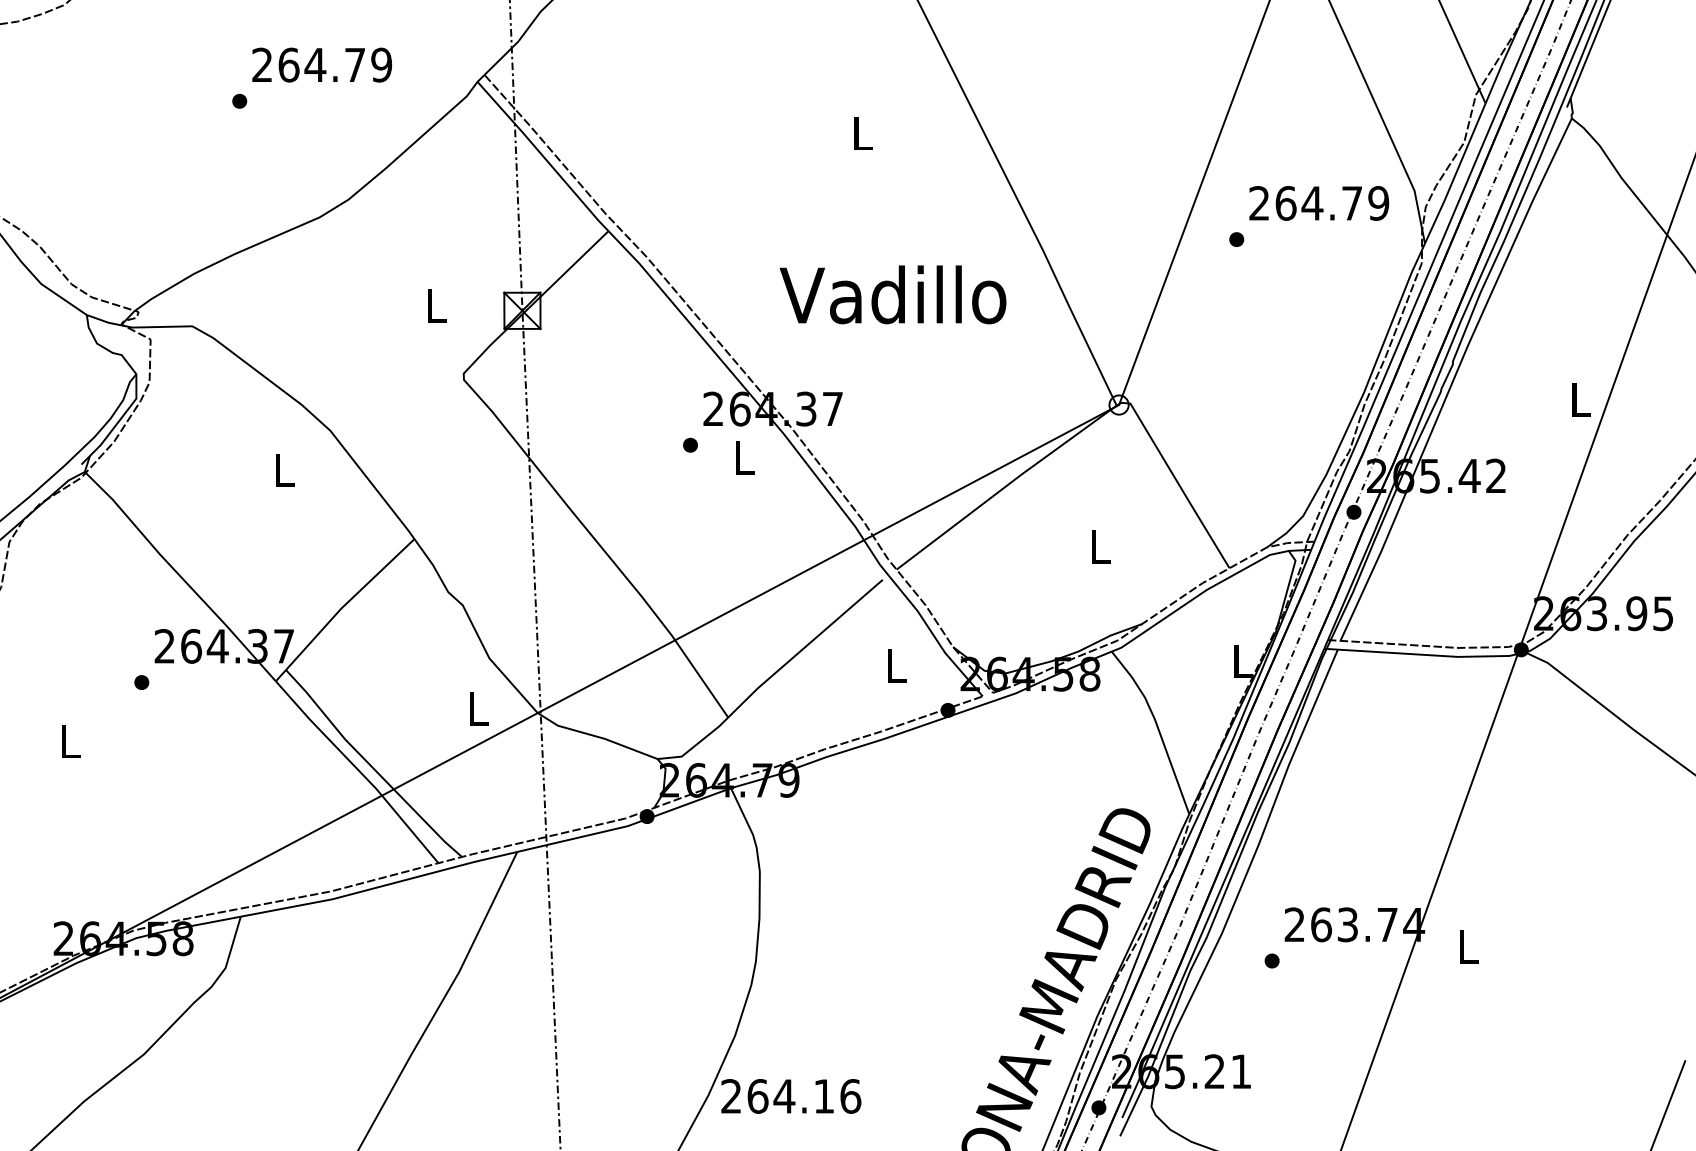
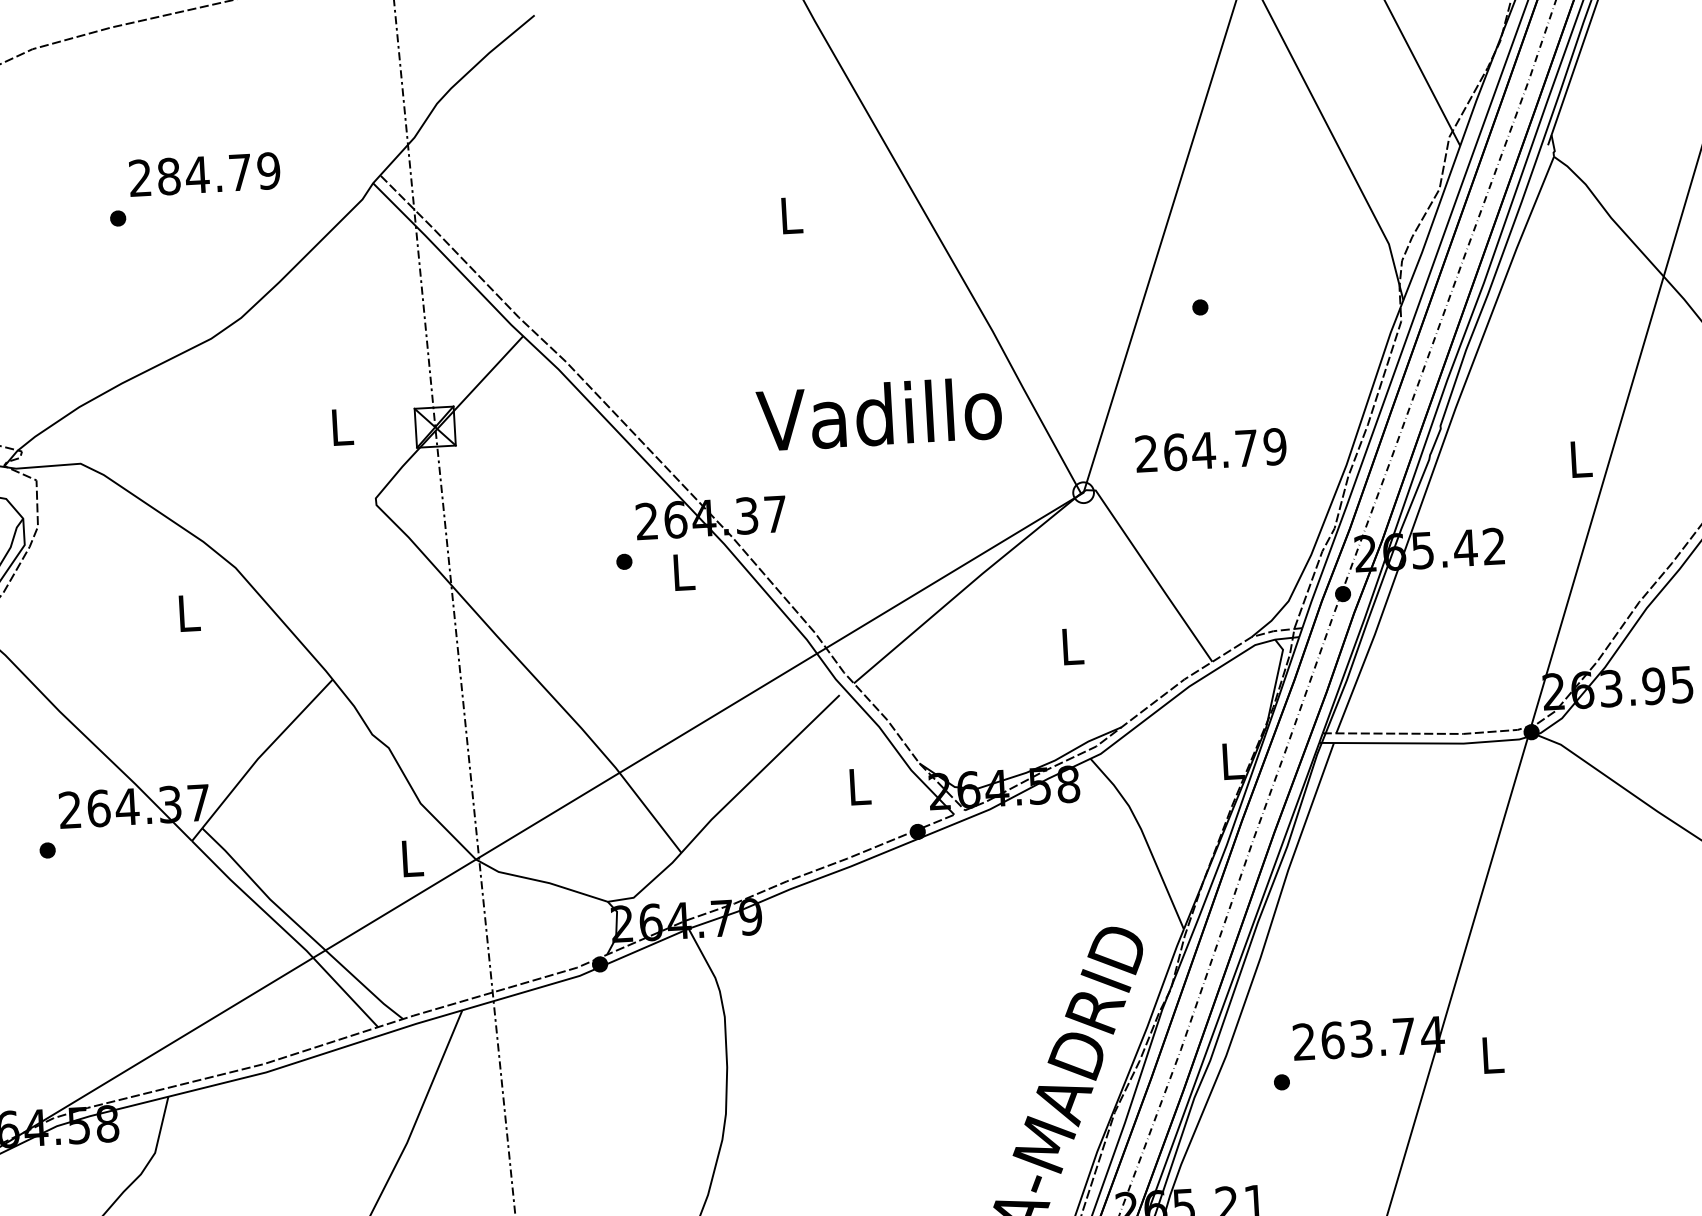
text: (288, 64) -> (168, 175), 264.79 -> 284.79
text: (1319, 203) -> (1211, 450), moved
text: (892, 294) -> (878, 413), moved

